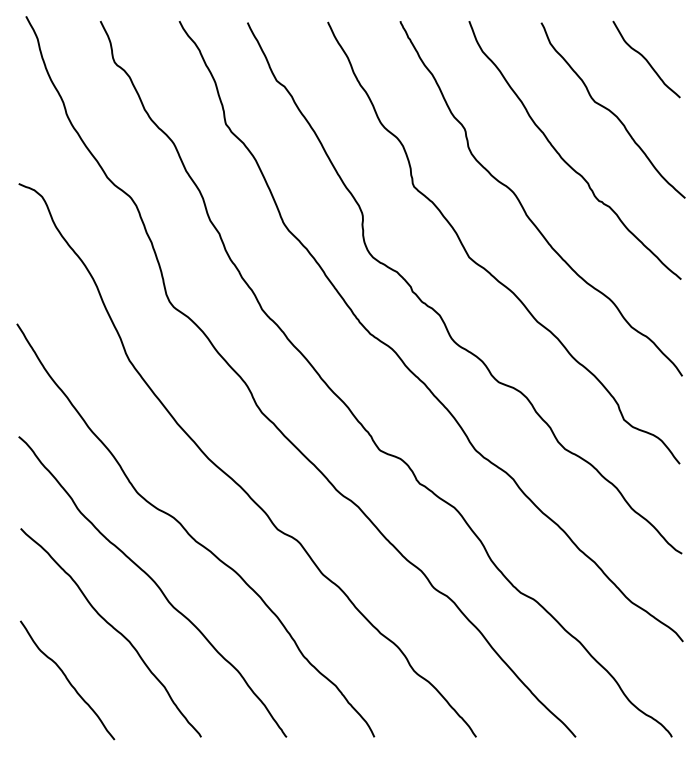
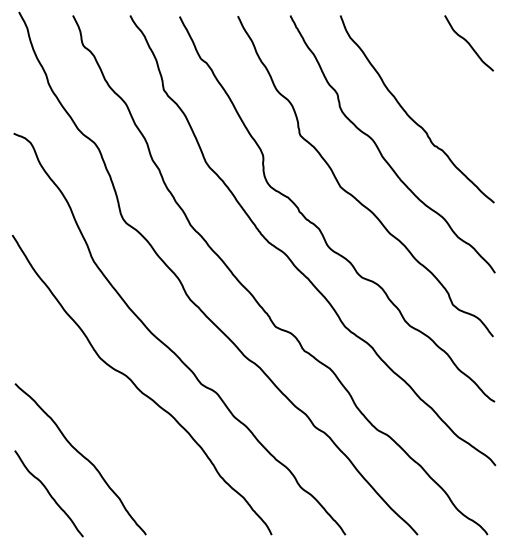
curve: (611, 110) -> (443, 80), removed
curve: (154, 583) -> (112, 423), removed

